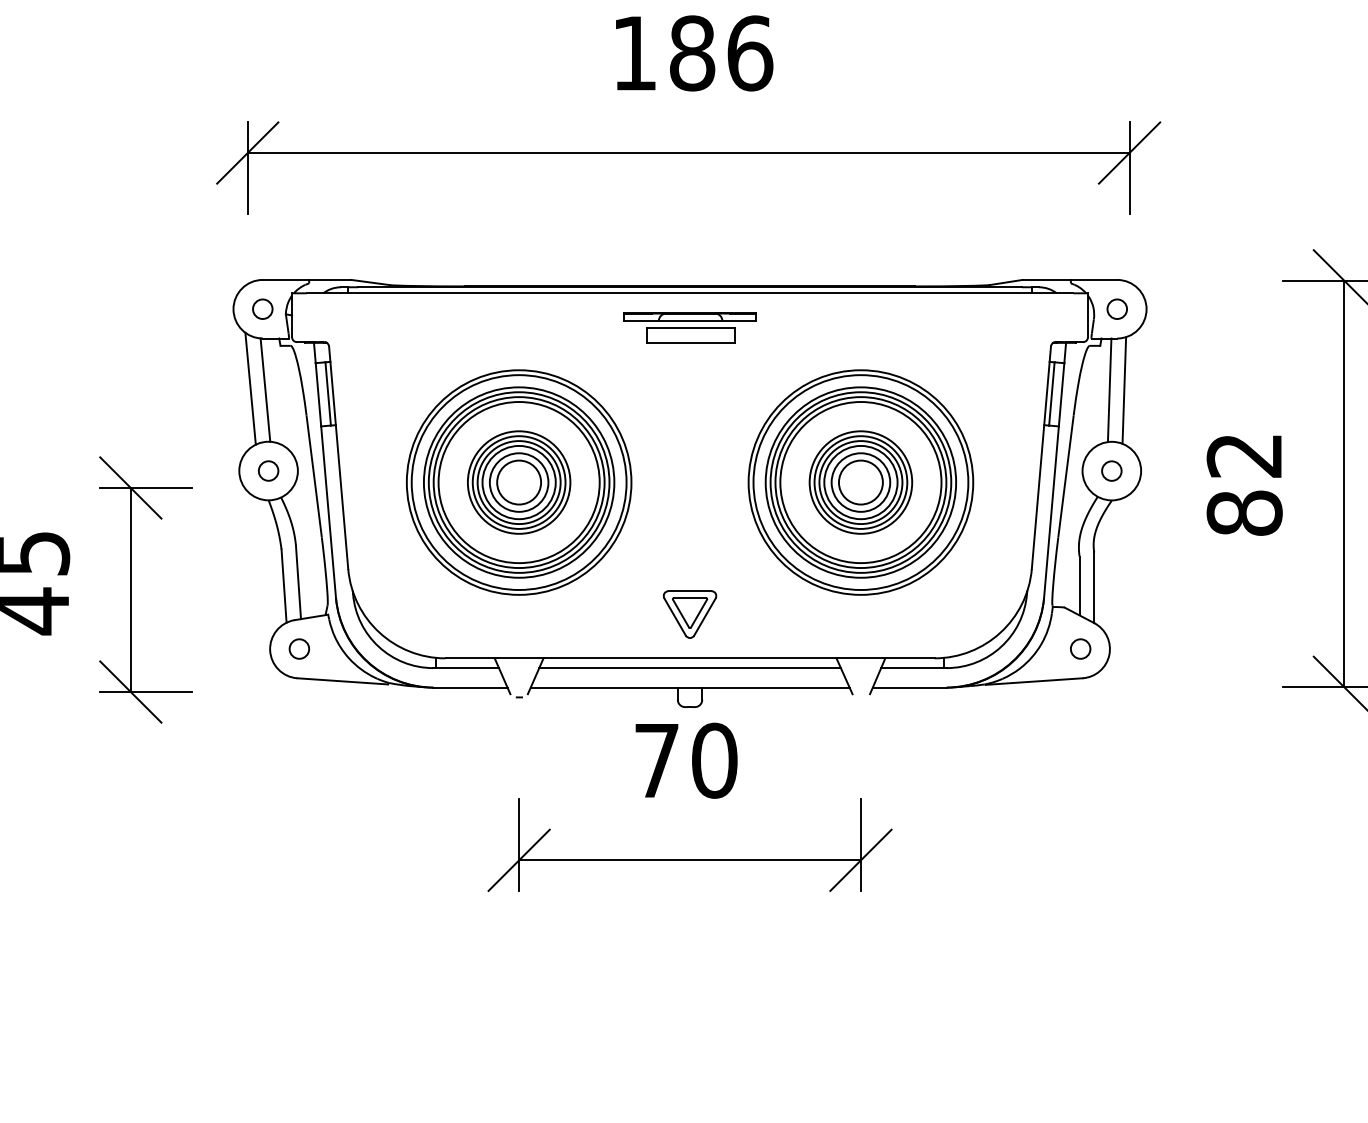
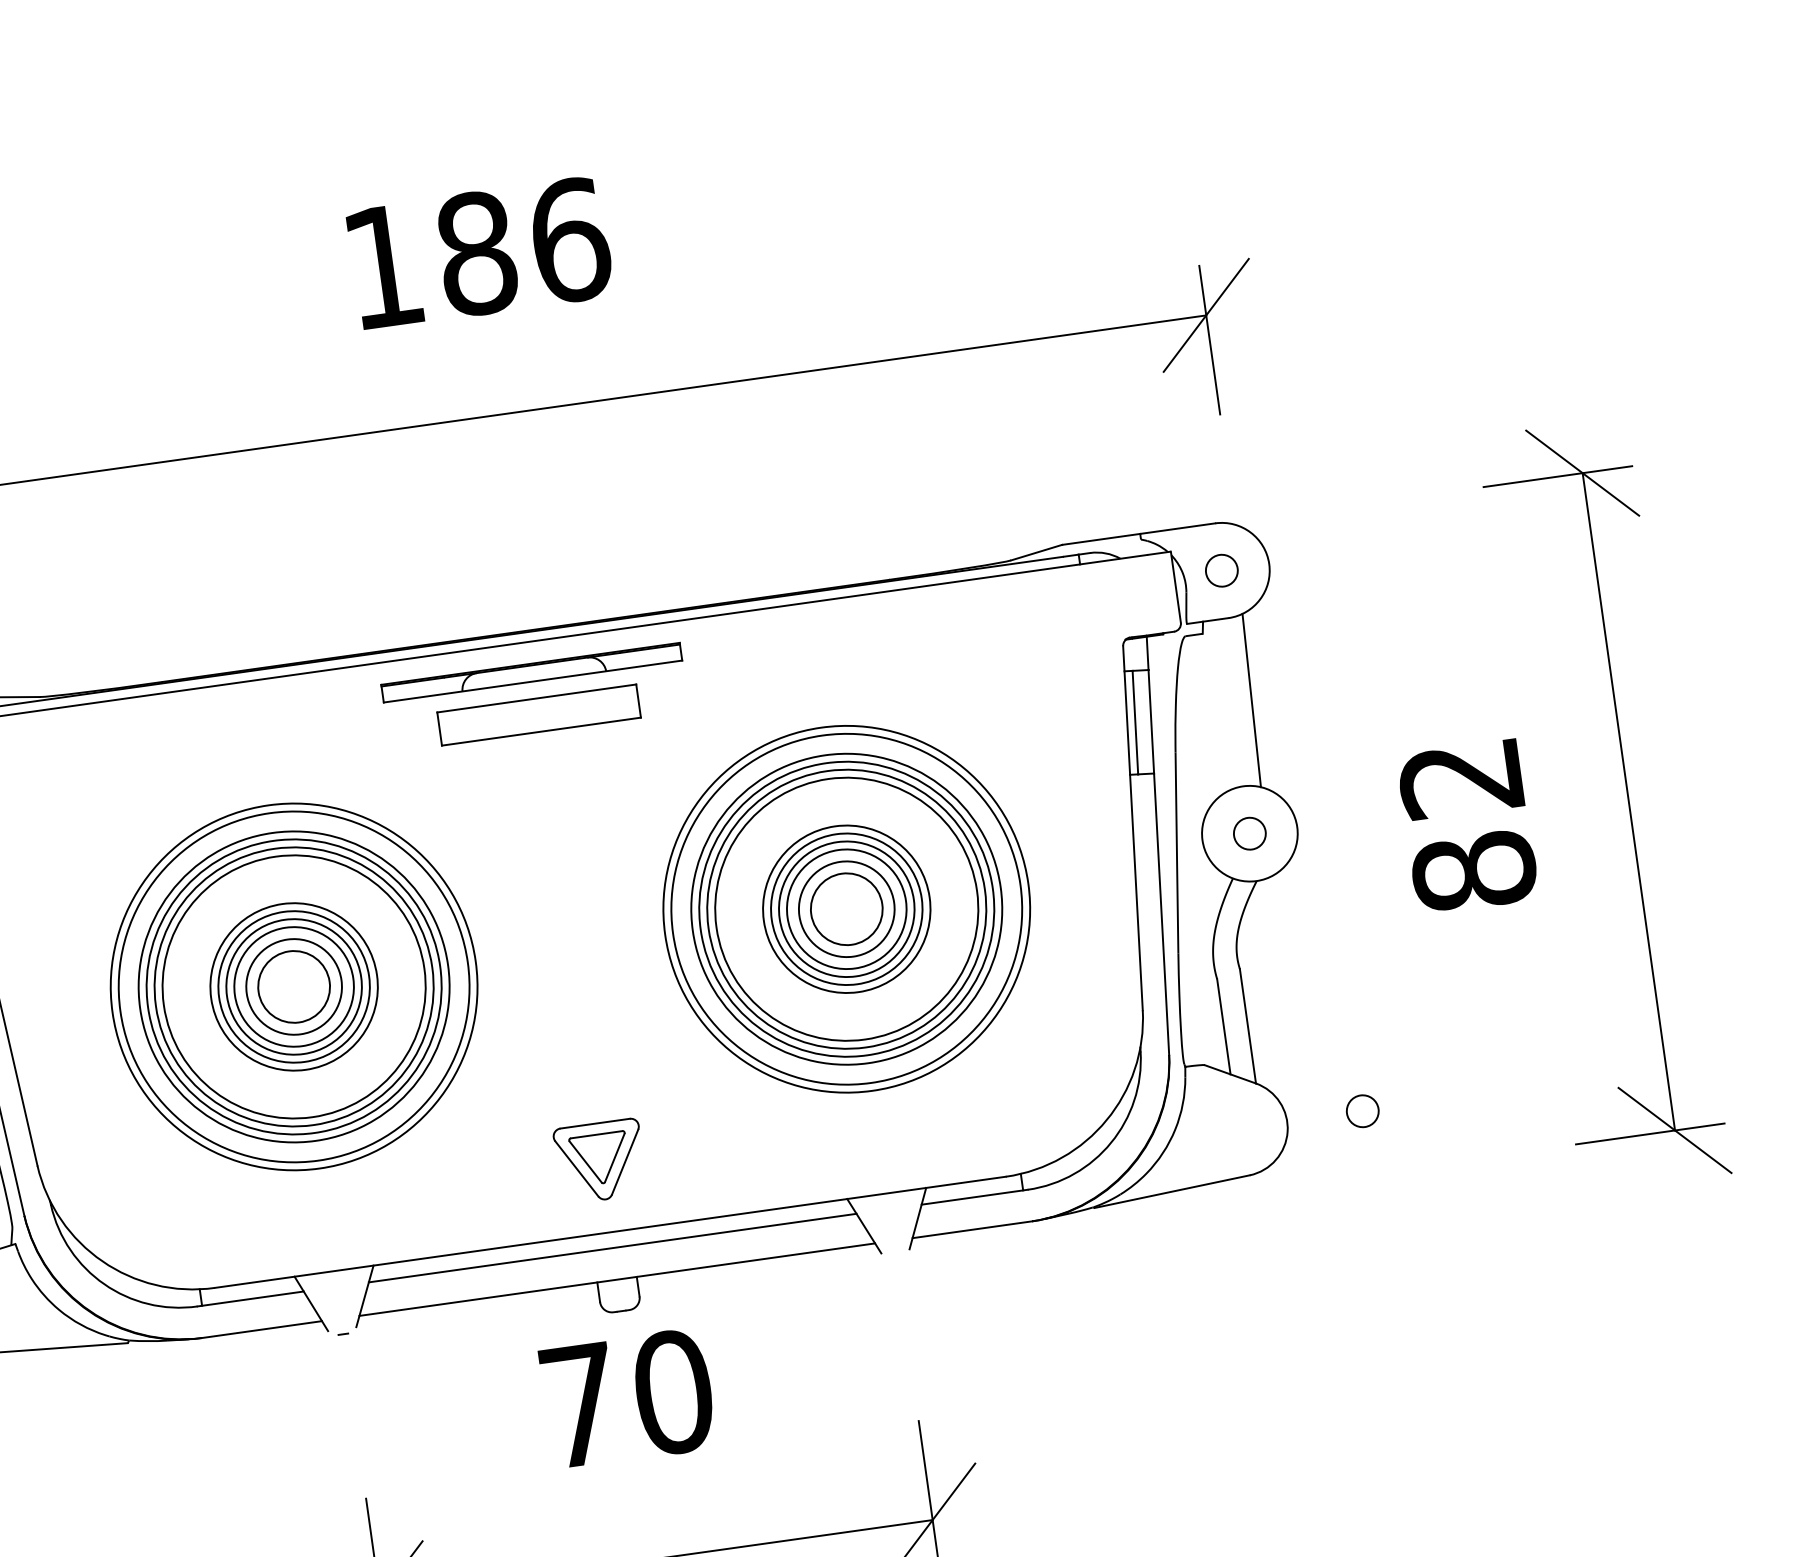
part: (689, 327) -> (534, 697), size x1.4
line: (1109, 390) -> (1227, 703), removed
circle: (1080, 648) -> (1362, 1110), moved

